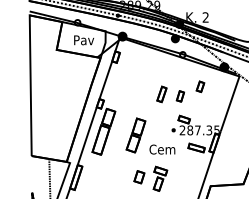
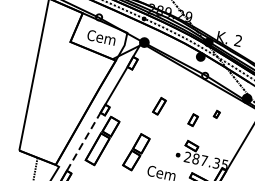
text: (83, 40) -> (101, 37), Pav -> Cem
part: (200, 86) -> (217, 114), size x0.6
part: (161, 94) -> (158, 106), moved
line: (87, 135) -> (84, 141), solid -> dashed

